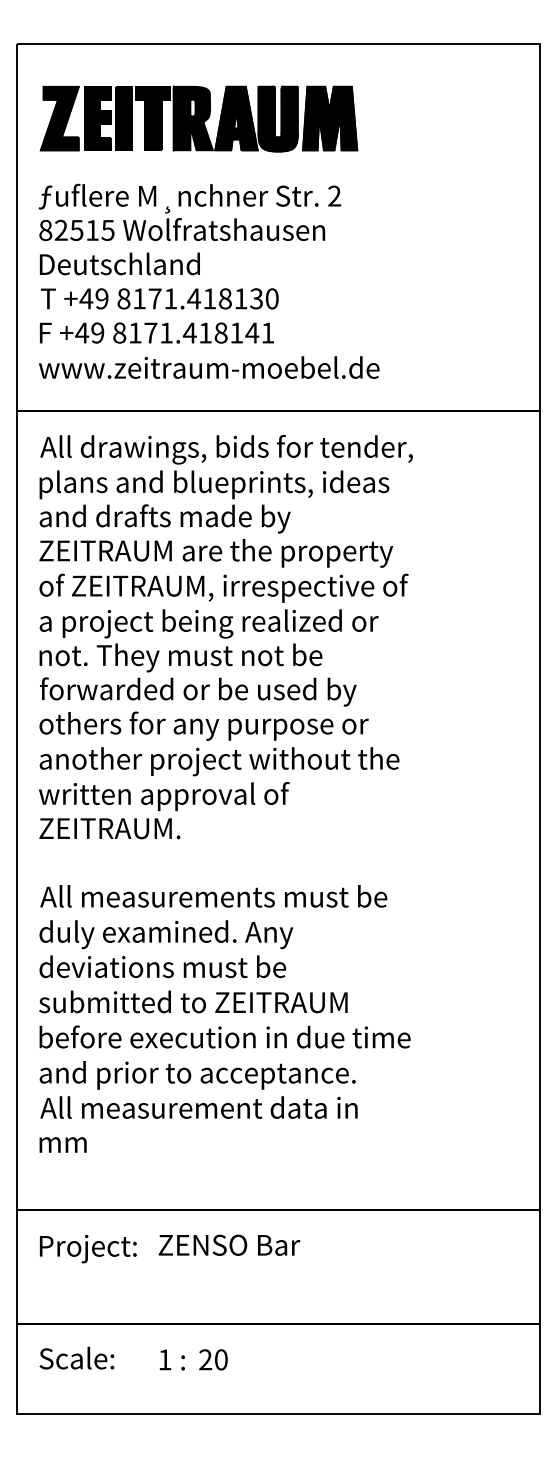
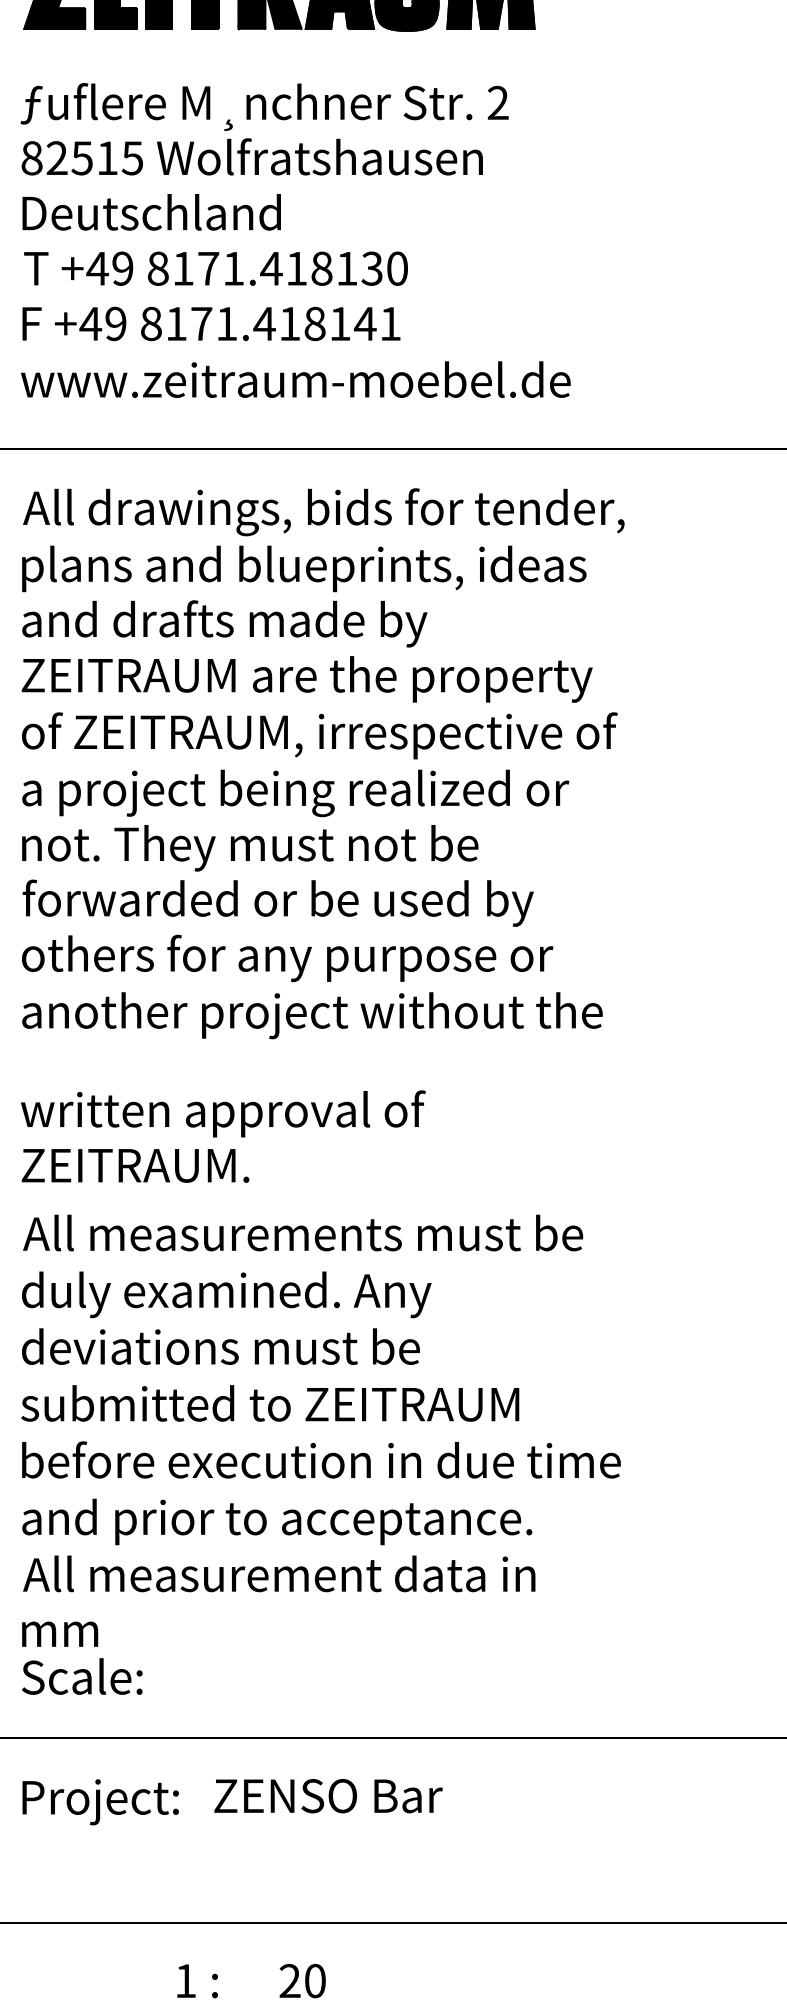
text: (164, 810) -> (223, 1136), moved
text: (76, 1357) -> (81, 1675), moved
text: (171, 1359) -> (196, 1980), moved

